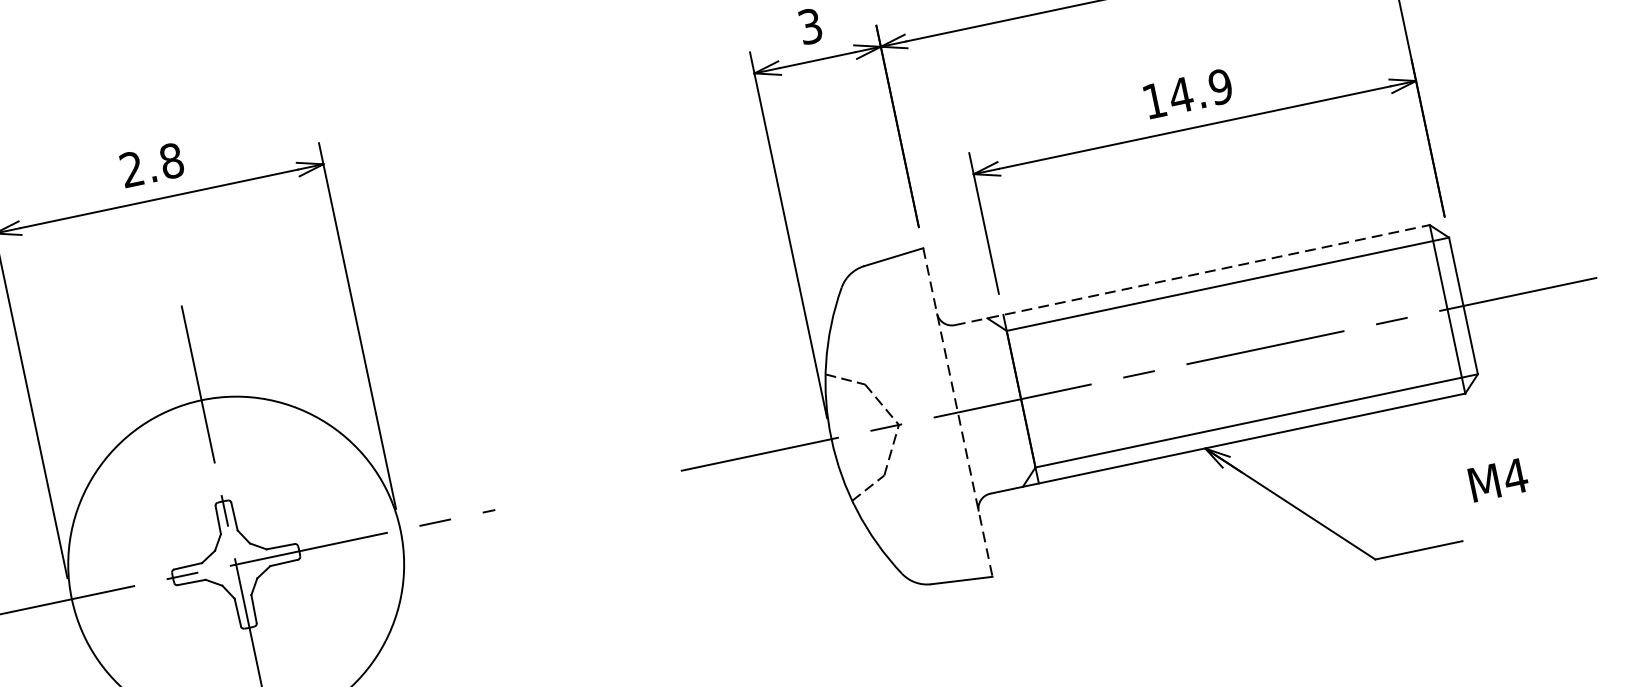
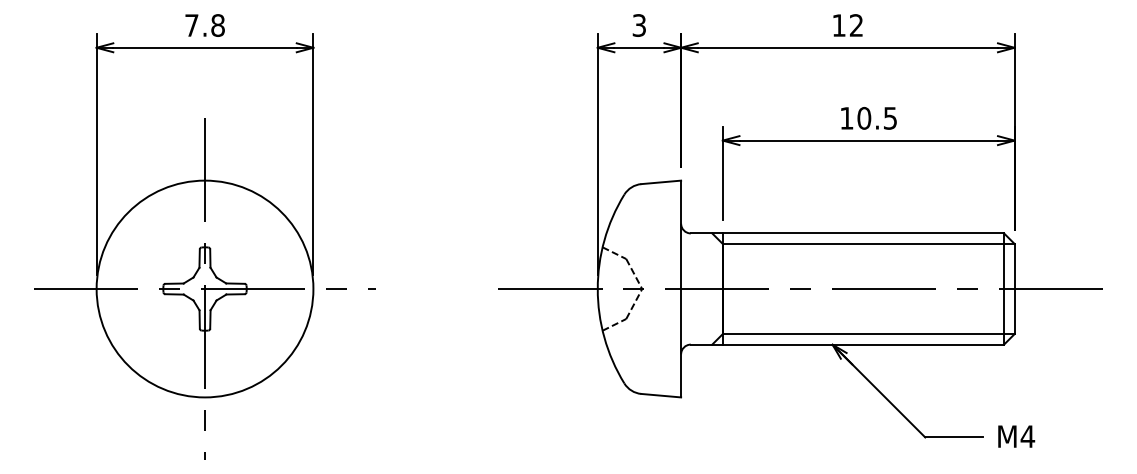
text: (1200, 89) -> (877, 117), 14.9 -> 10.5
text: (131, 169) -> (191, 25), 2.8 -> 7.8
line: (1192, 275) -> (847, 233), dashed -> solid
line: (958, 413) -> (681, 289), dashed -> solid
text: (1498, 479) -> (1016, 436), moved

